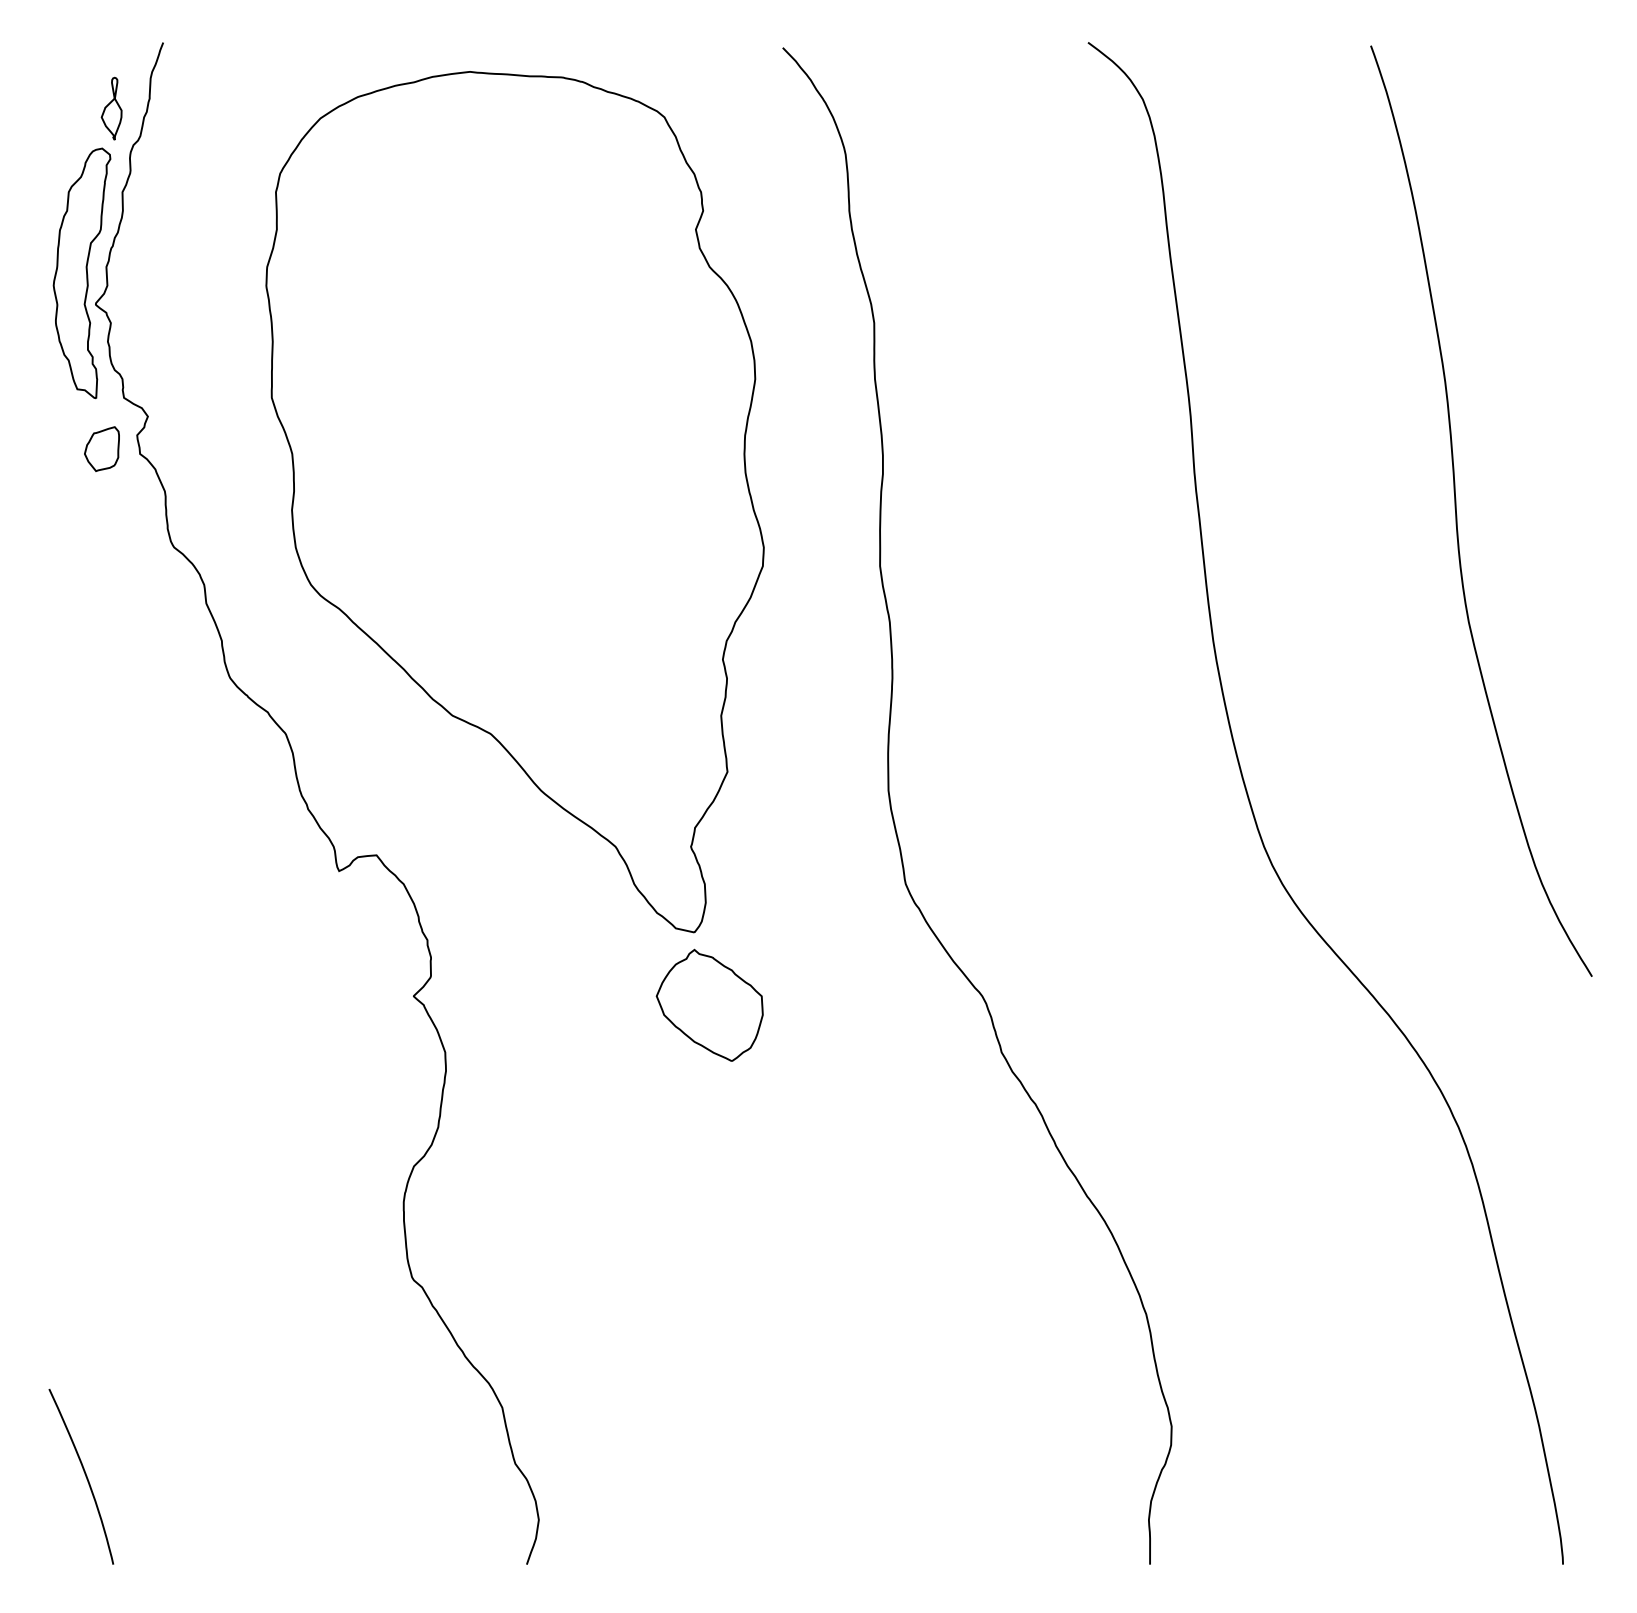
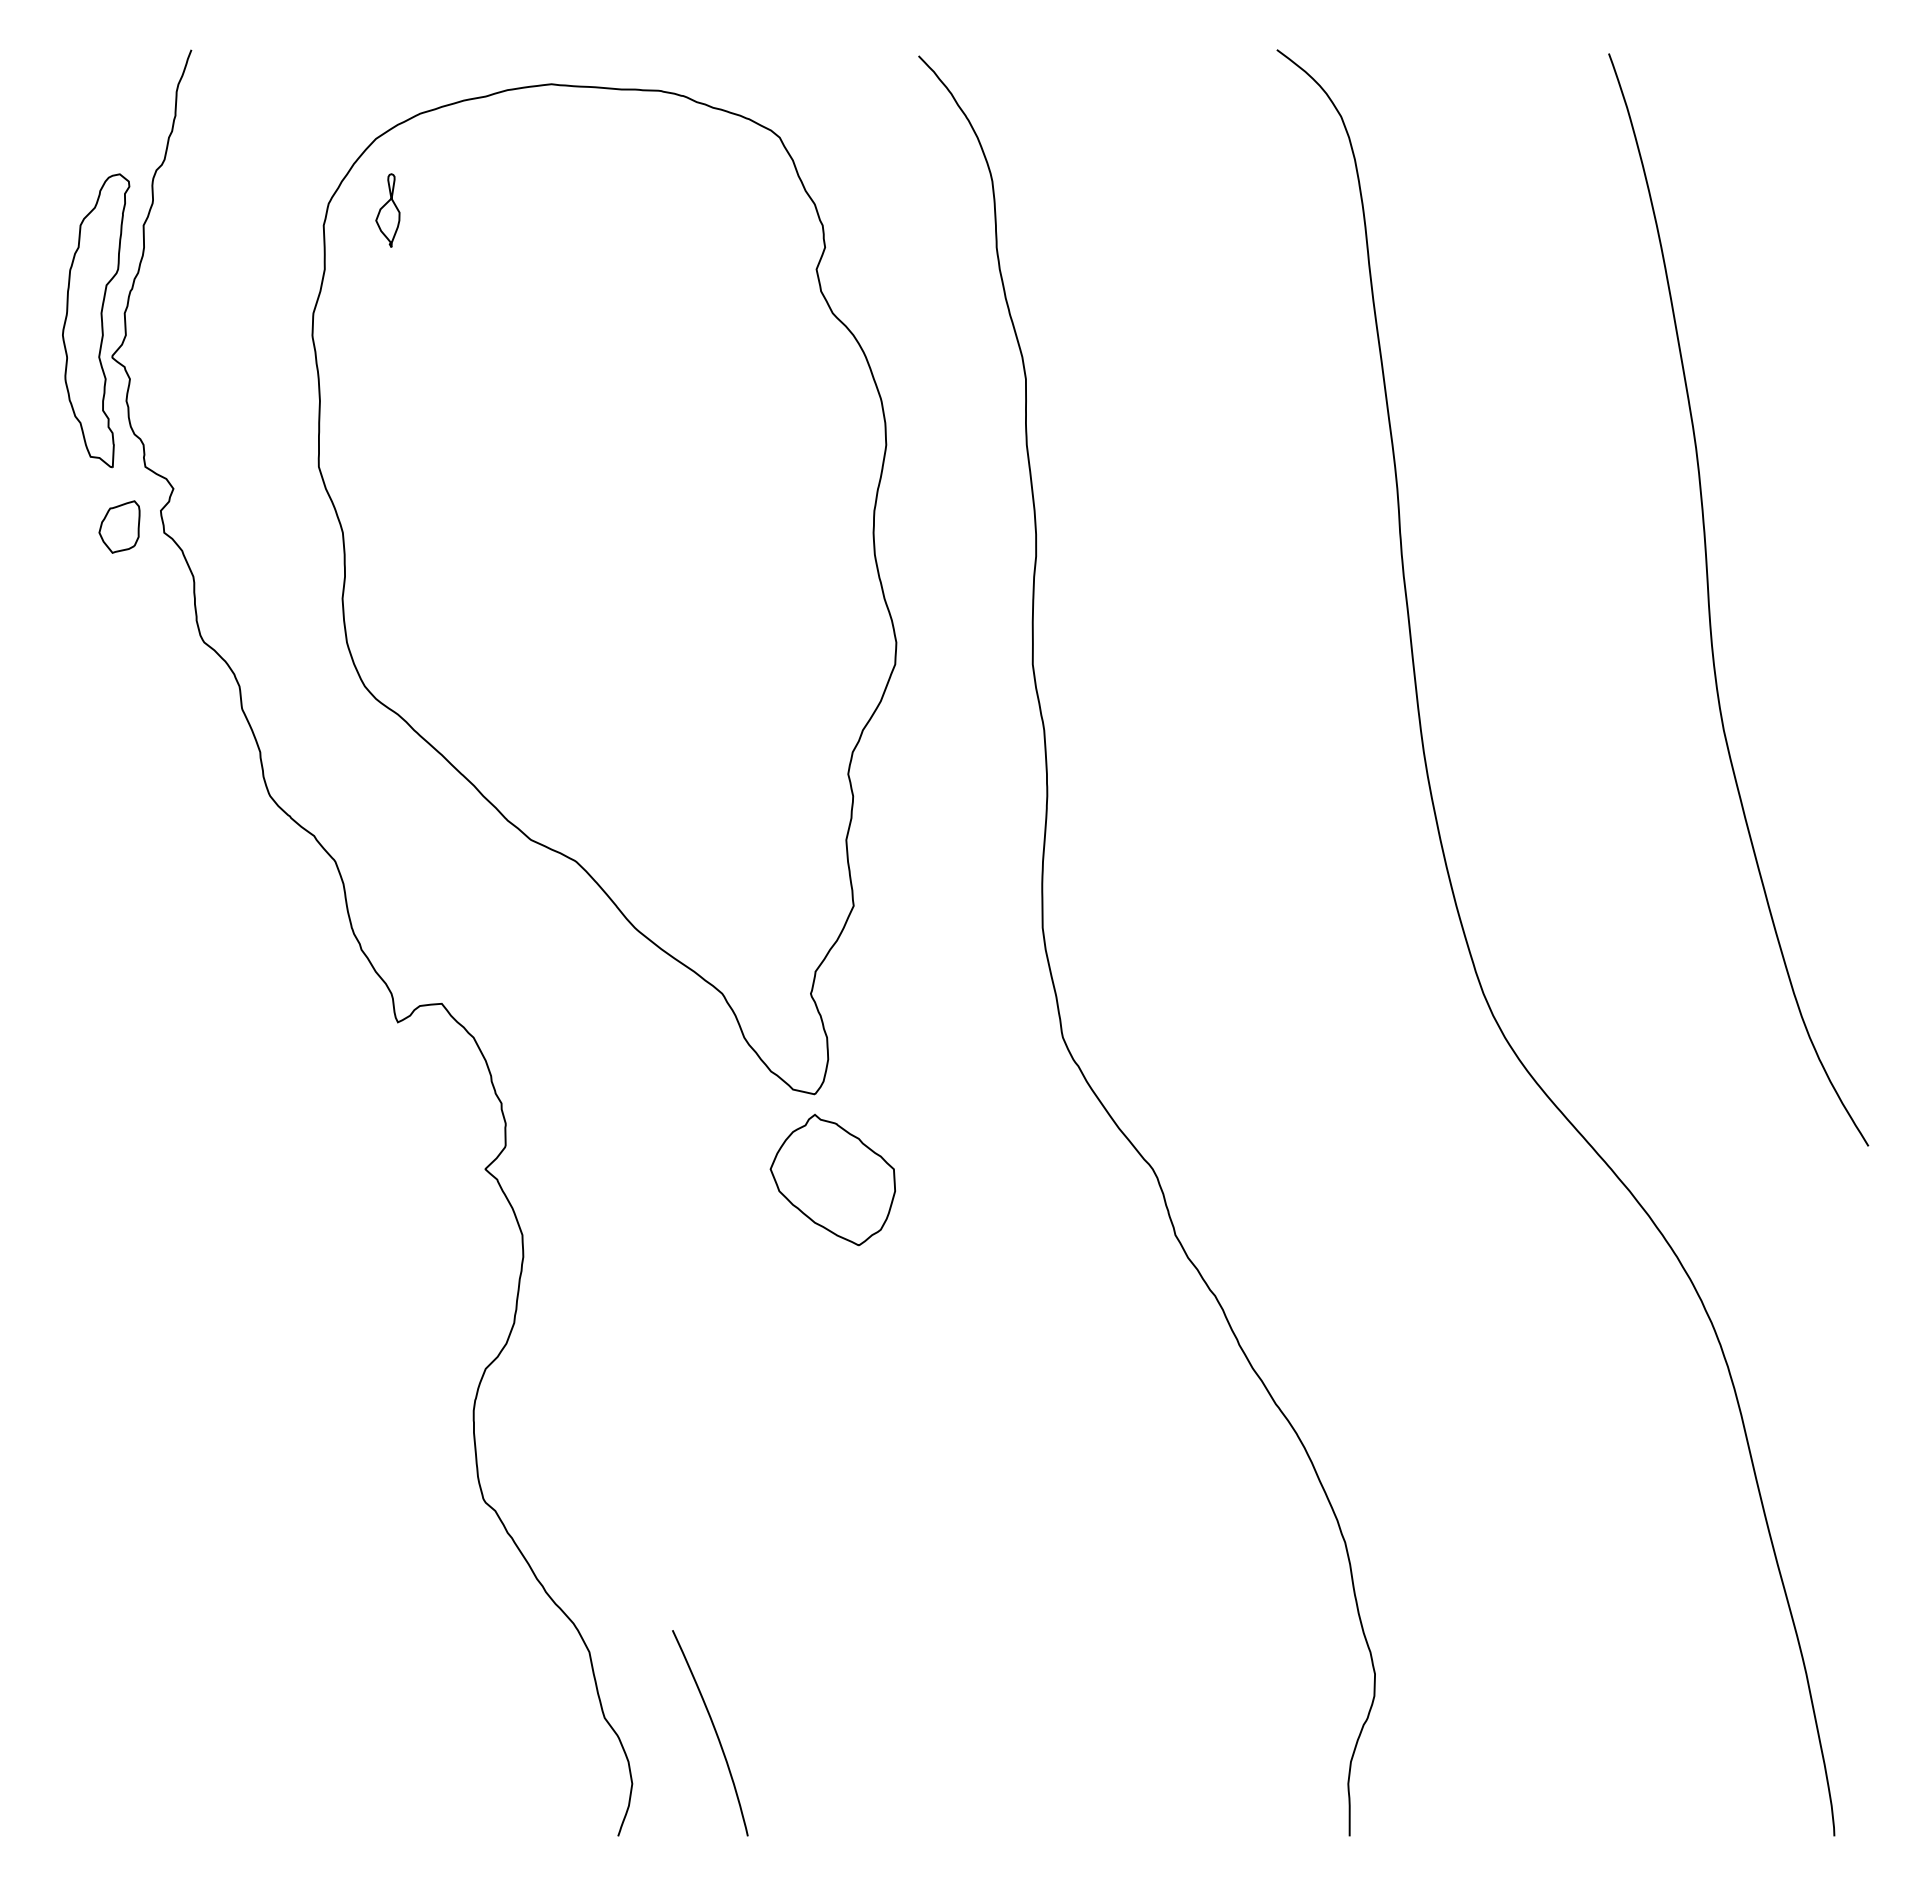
part: (111, 108) -> (387, 210), moved
curve: (84, 1475) -> (714, 1731), moved

